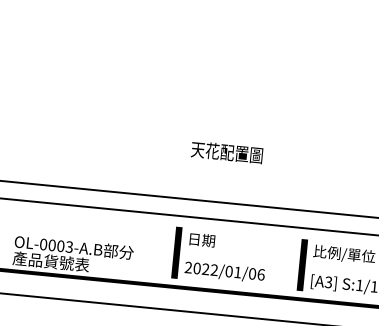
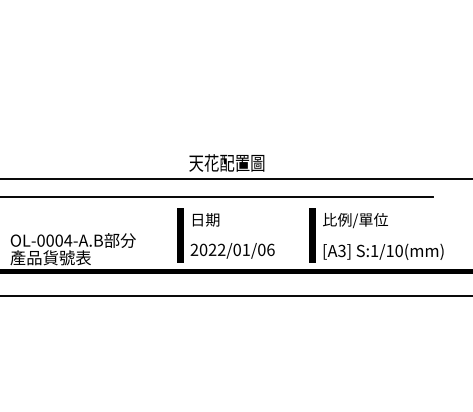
text: (226, 152) -> (226, 162), moved
text: (69, 246) -> (68, 240), OL-0003-A.B -> OL-0004-A.B

